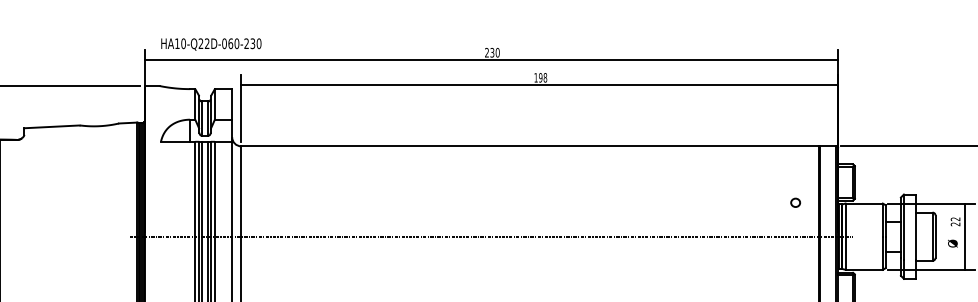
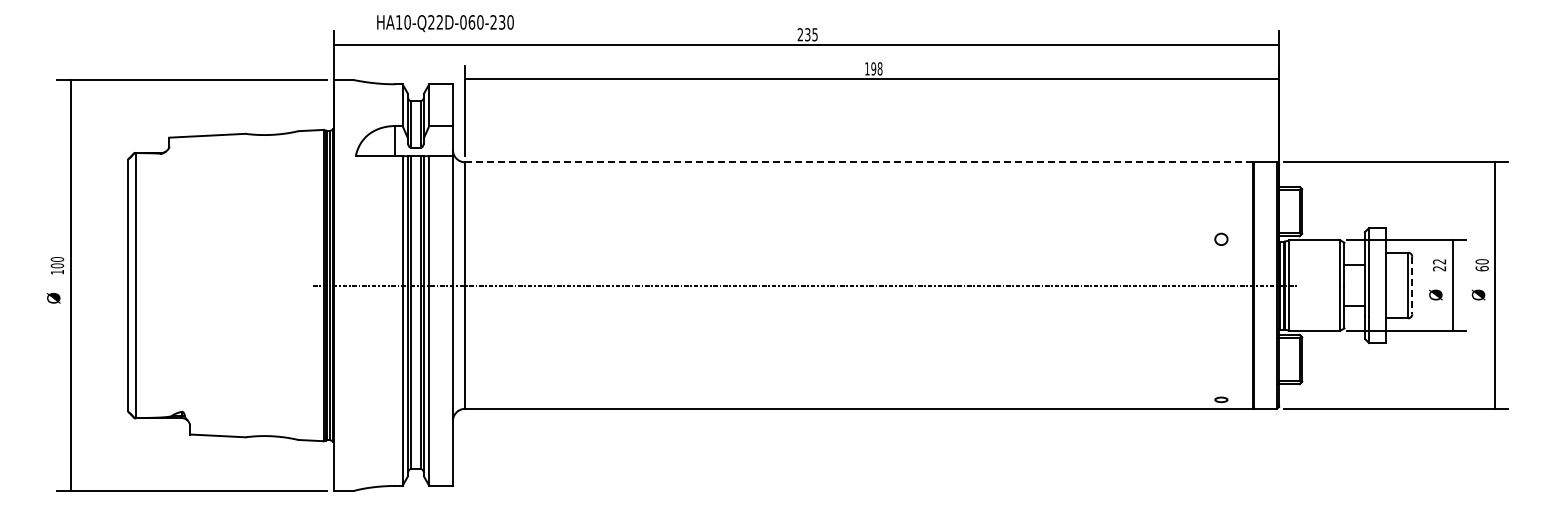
text: (211, 44) -> (445, 23), moved
text: (497, 52) -> (814, 34), 230 -> 235
line: (530, 146) -> (859, 162), solid -> dashed
line: (935, 236) -> (1412, 285), solid -> dashed

